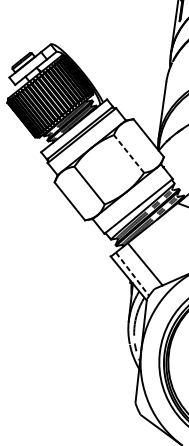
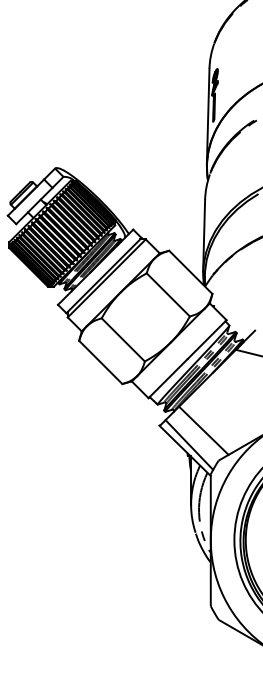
line: (129, 153) -> (168, 294), dashed -> solid
line: (132, 274) -> (189, 445), dashed -> solid

